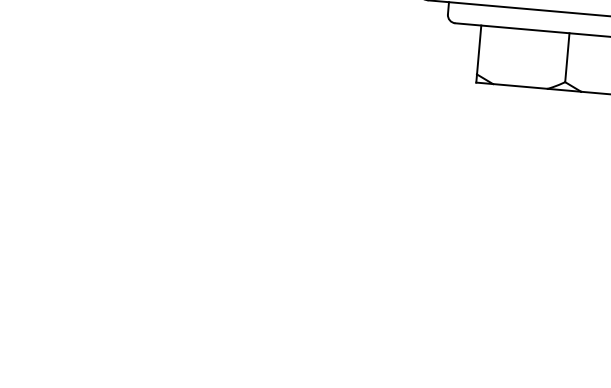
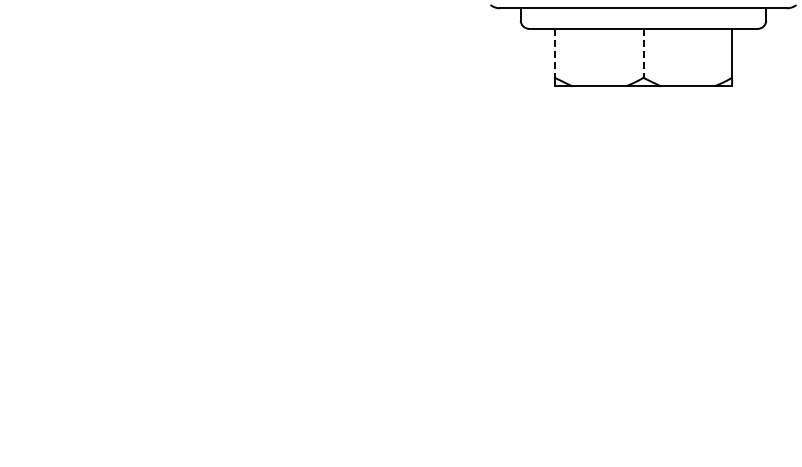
line: (478, 50) -> (554, 53), solid -> dashed
line: (567, 57) -> (643, 53), solid -> dashed

